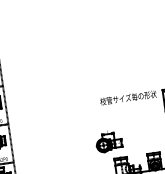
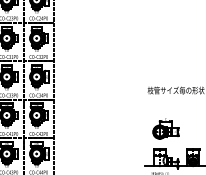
part: (108, 141) -> (165, 128), moved

